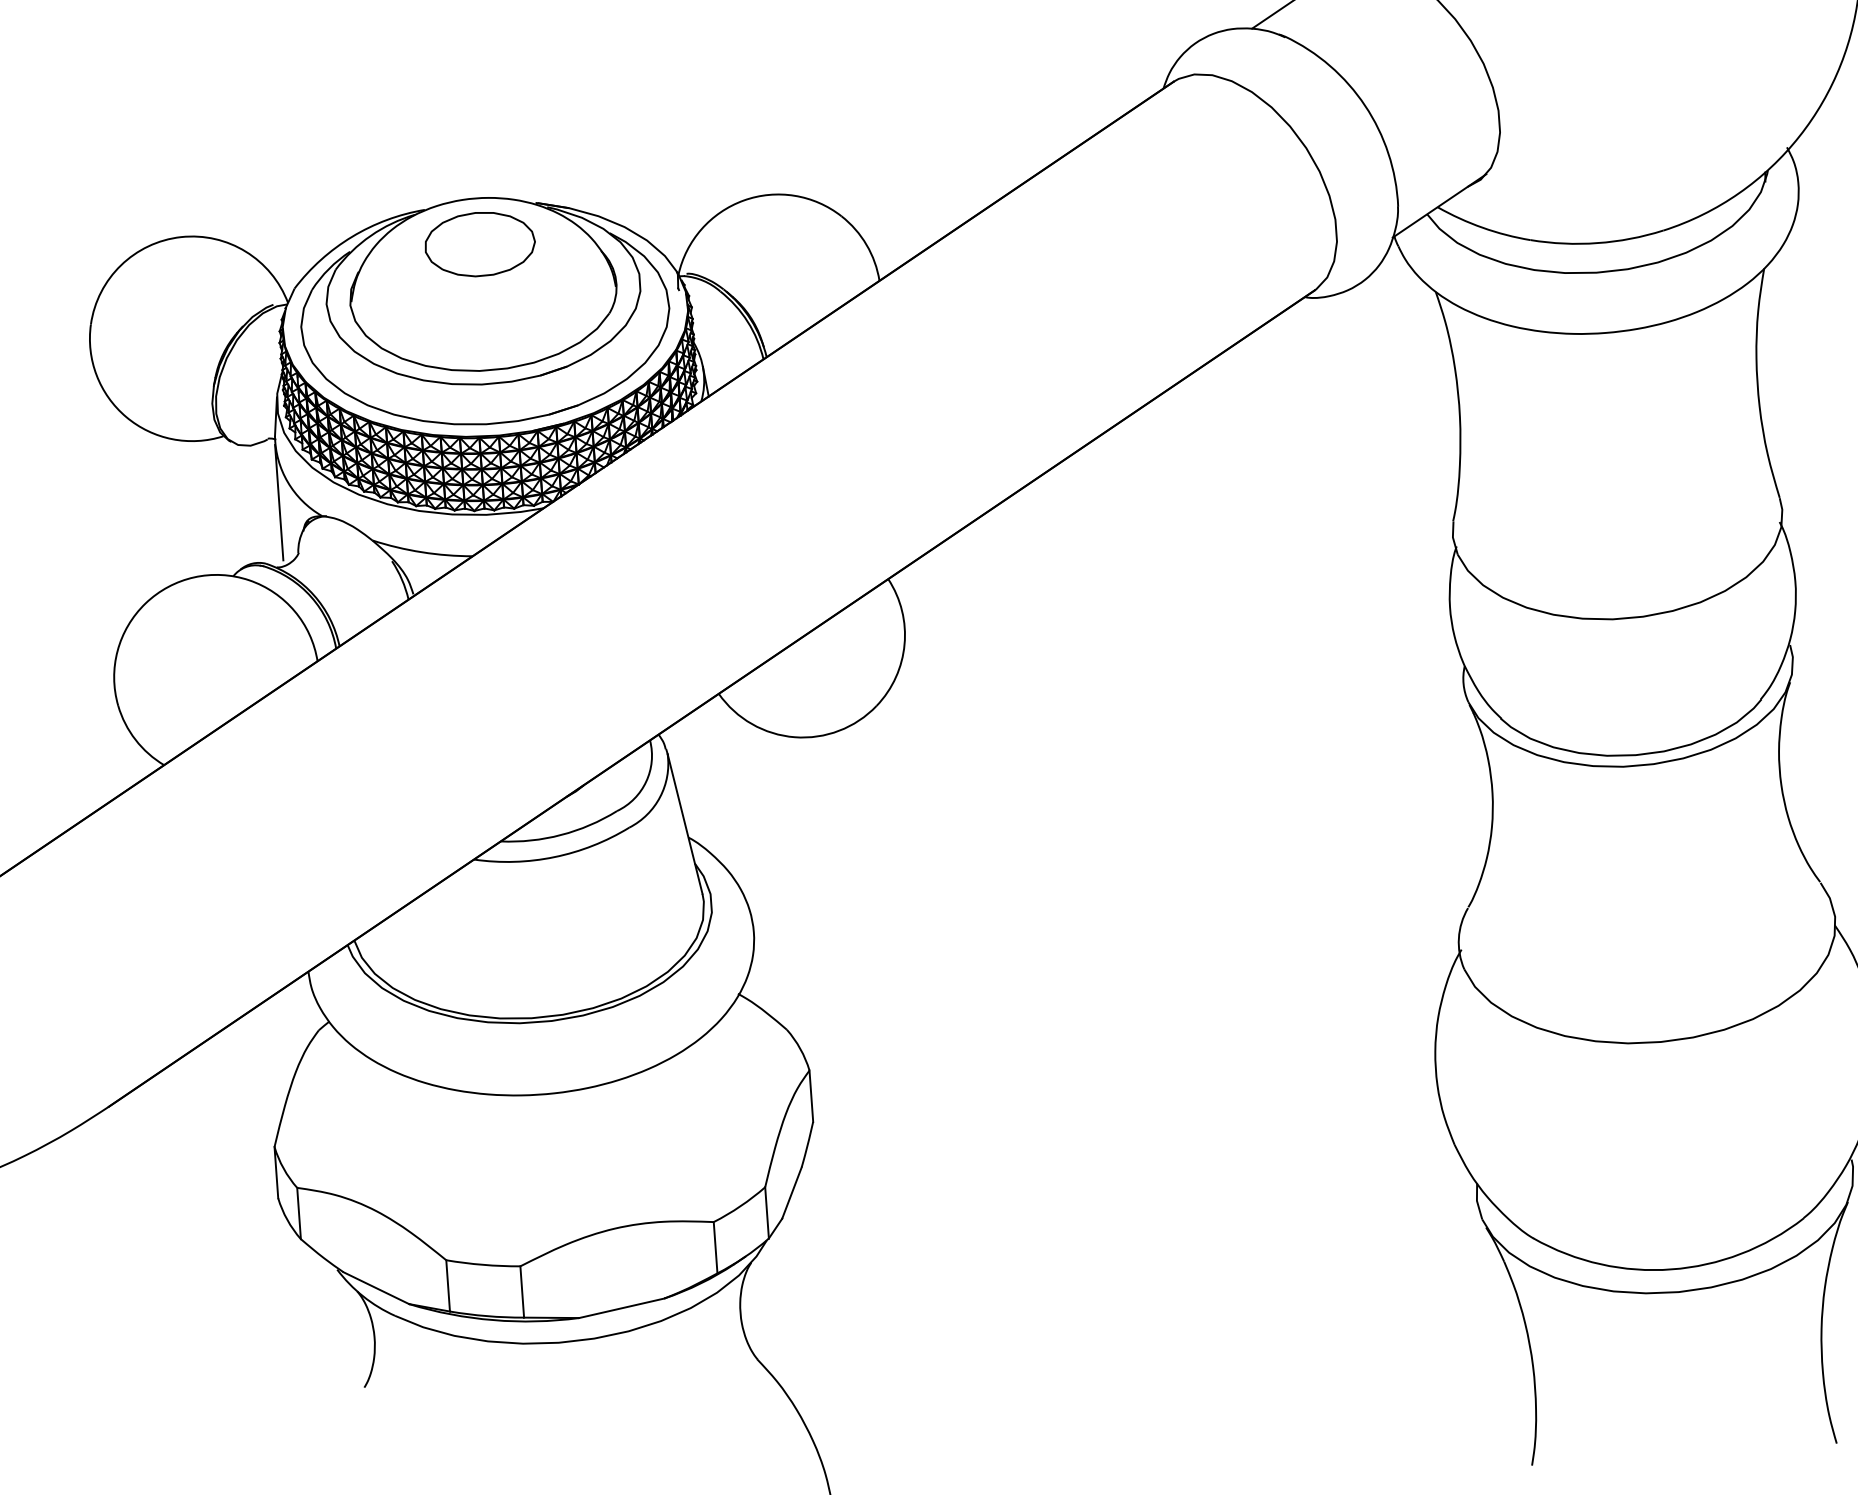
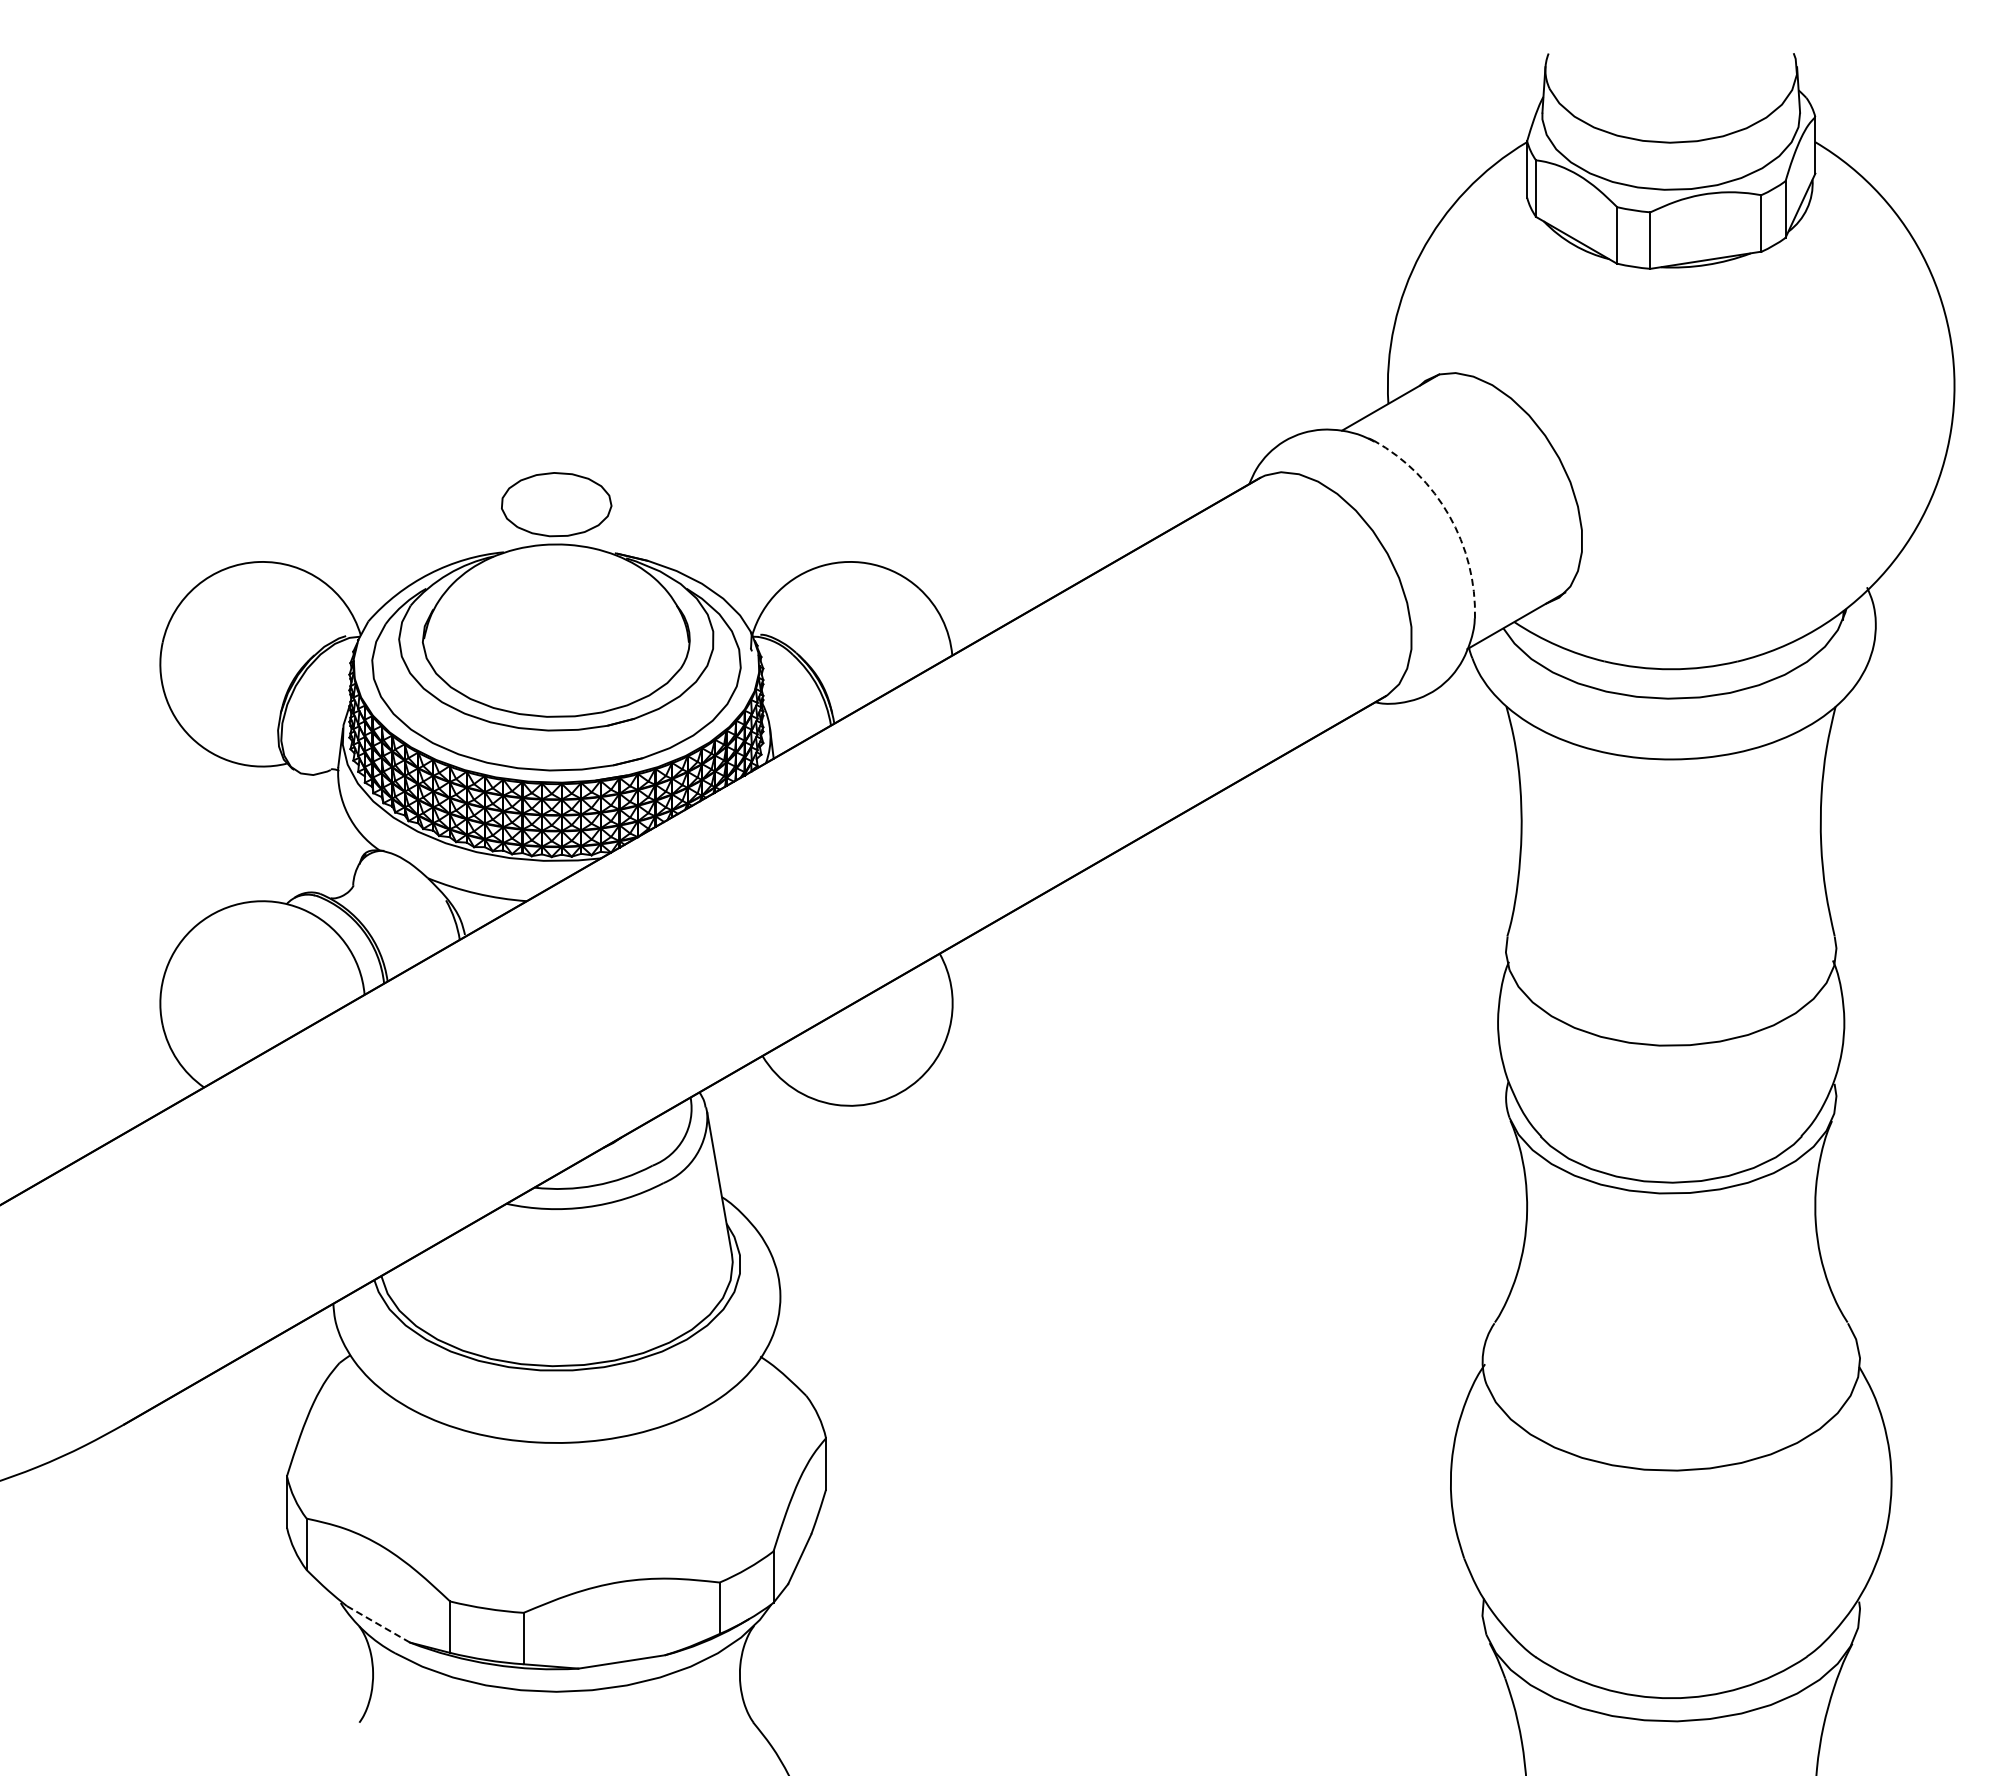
arc: (1365, 105) -> (1449, 515), solid -> dashed
part: (480, 244) -> (556, 504), moved
line: (278, 502) -> (337, 833), removed
line: (376, 1288) -> (378, 1624), solid -> dashed

